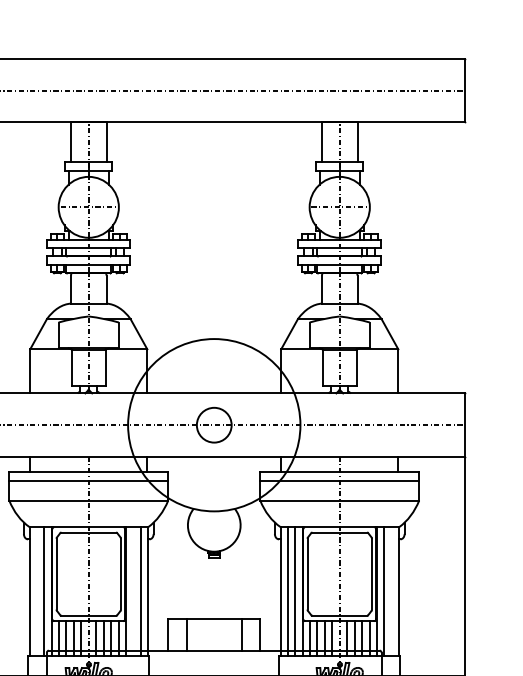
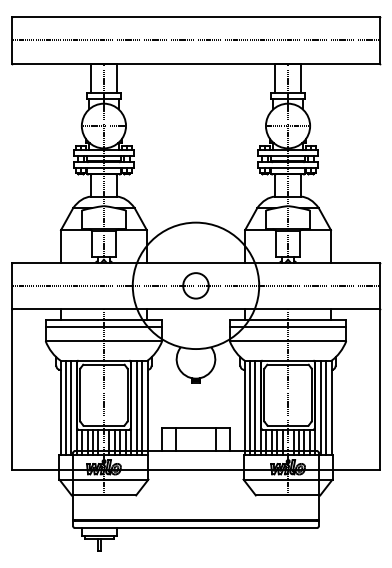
line: (36, 591) -> (65, 407), added
line: (133, 591) -> (136, 407), added
line: (392, 591) -> (326, 407), added

